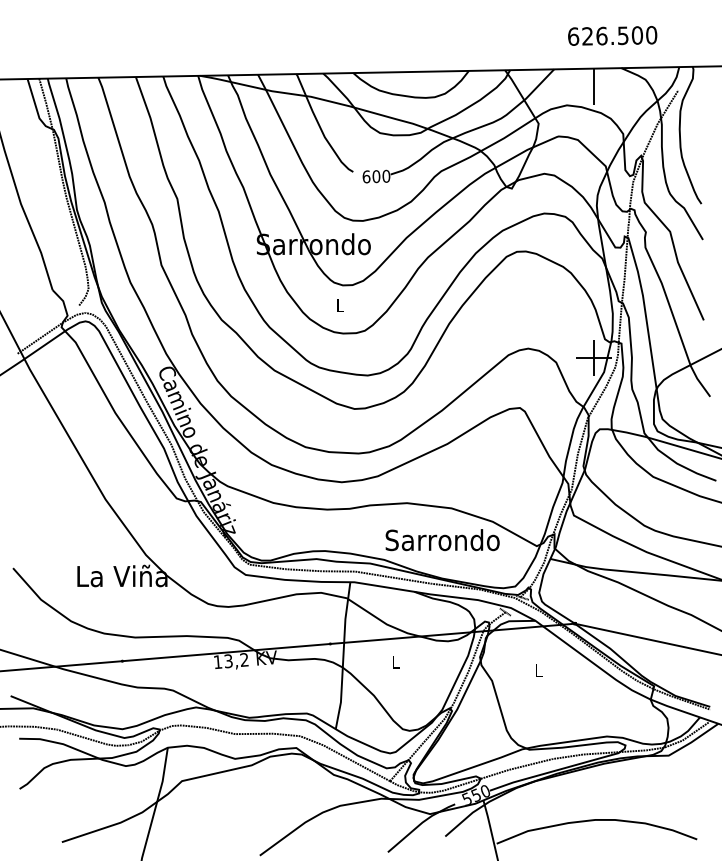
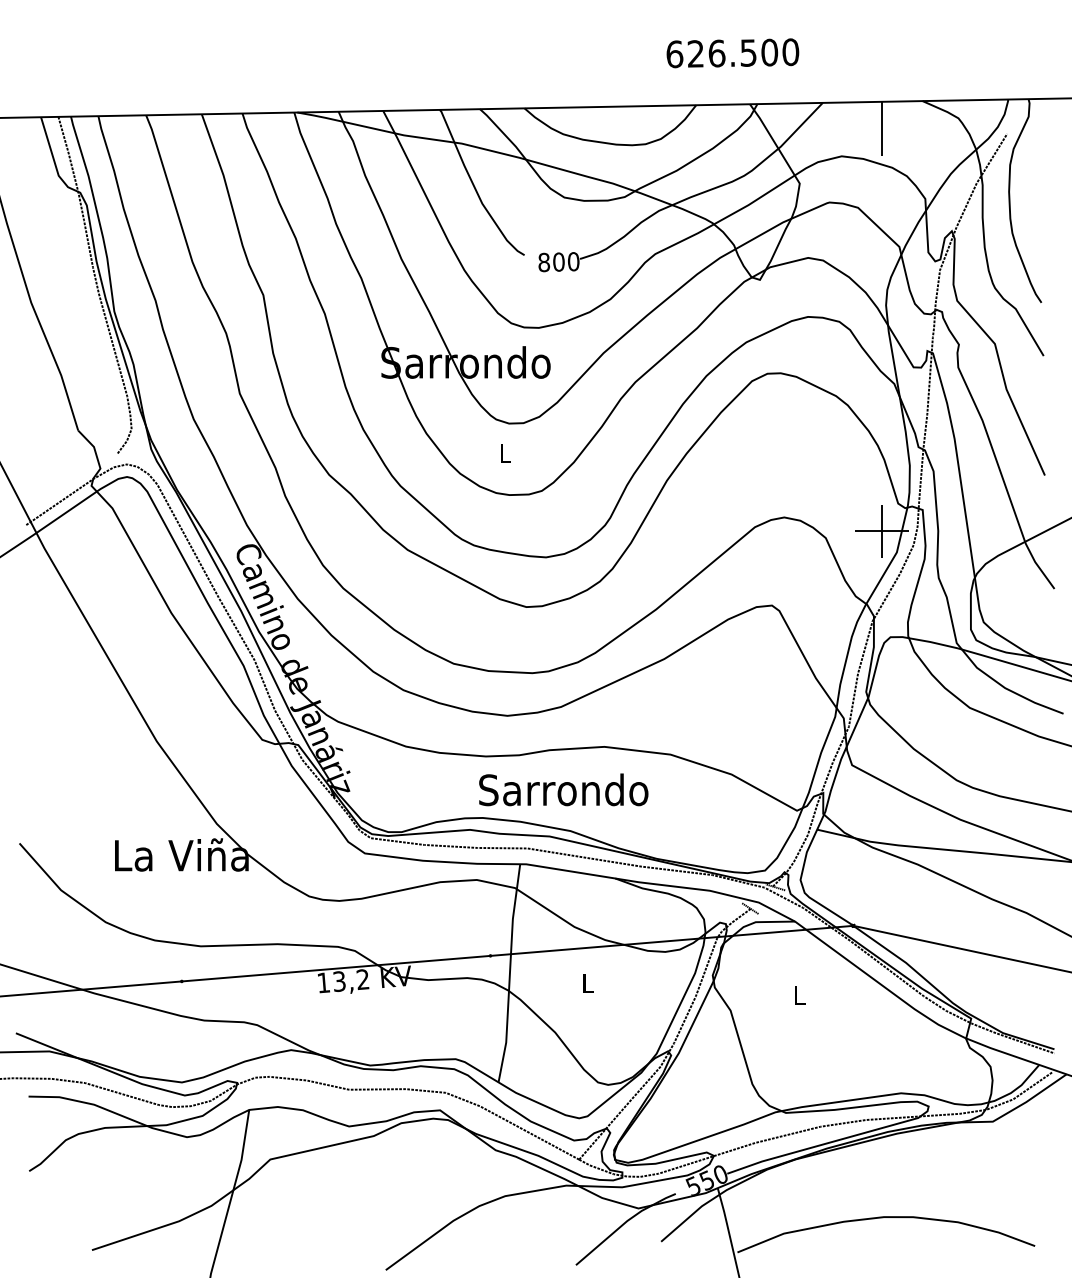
text: (612, 35) -> (732, 52), moved
text: (366, 176) -> (544, 261), 600 -> 800
text: (442, 540) -> (563, 790), moved

